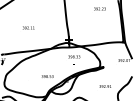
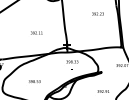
text: (28, 27) -> (36, 32), moved
text: (47, 76) -> (34, 81), moved

